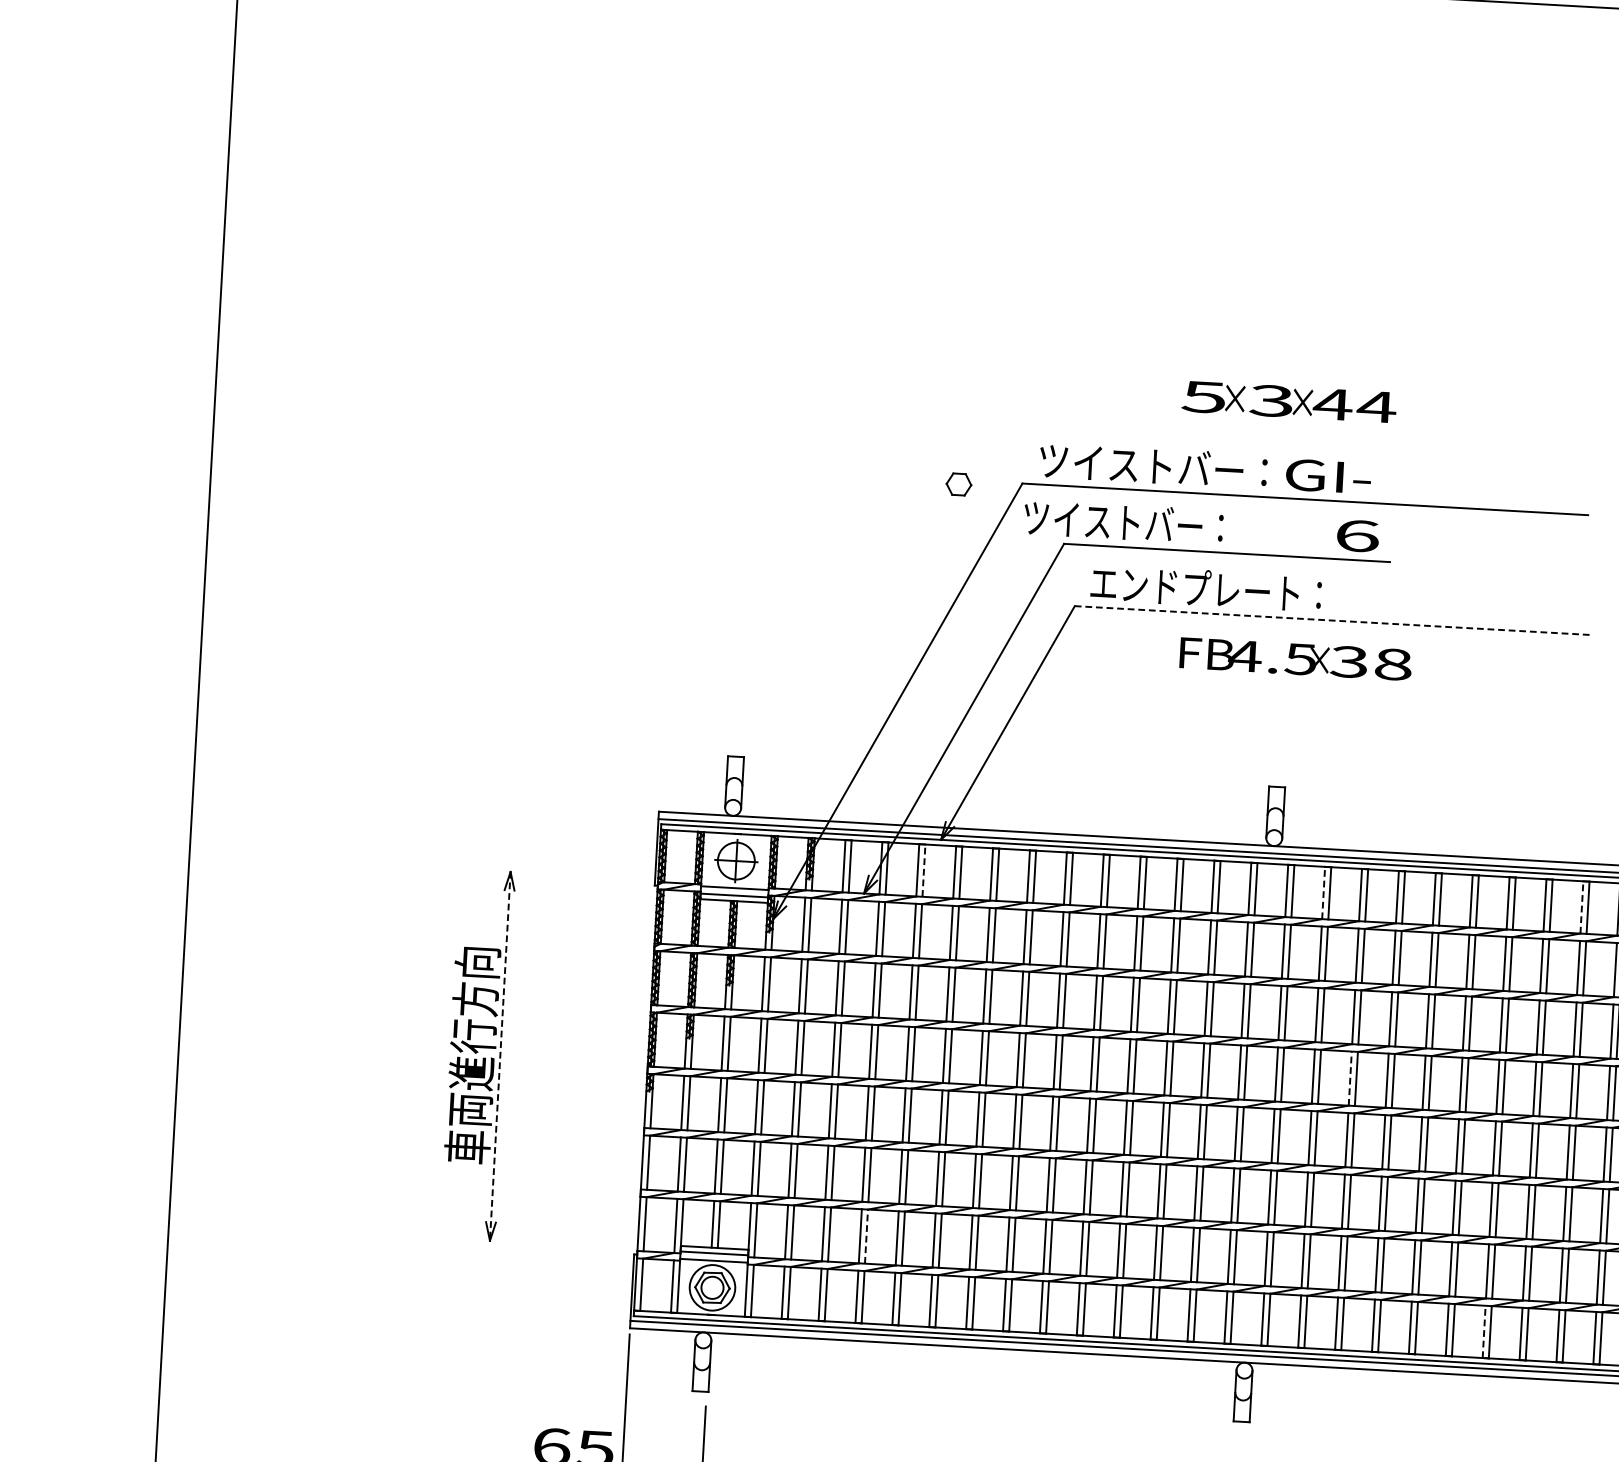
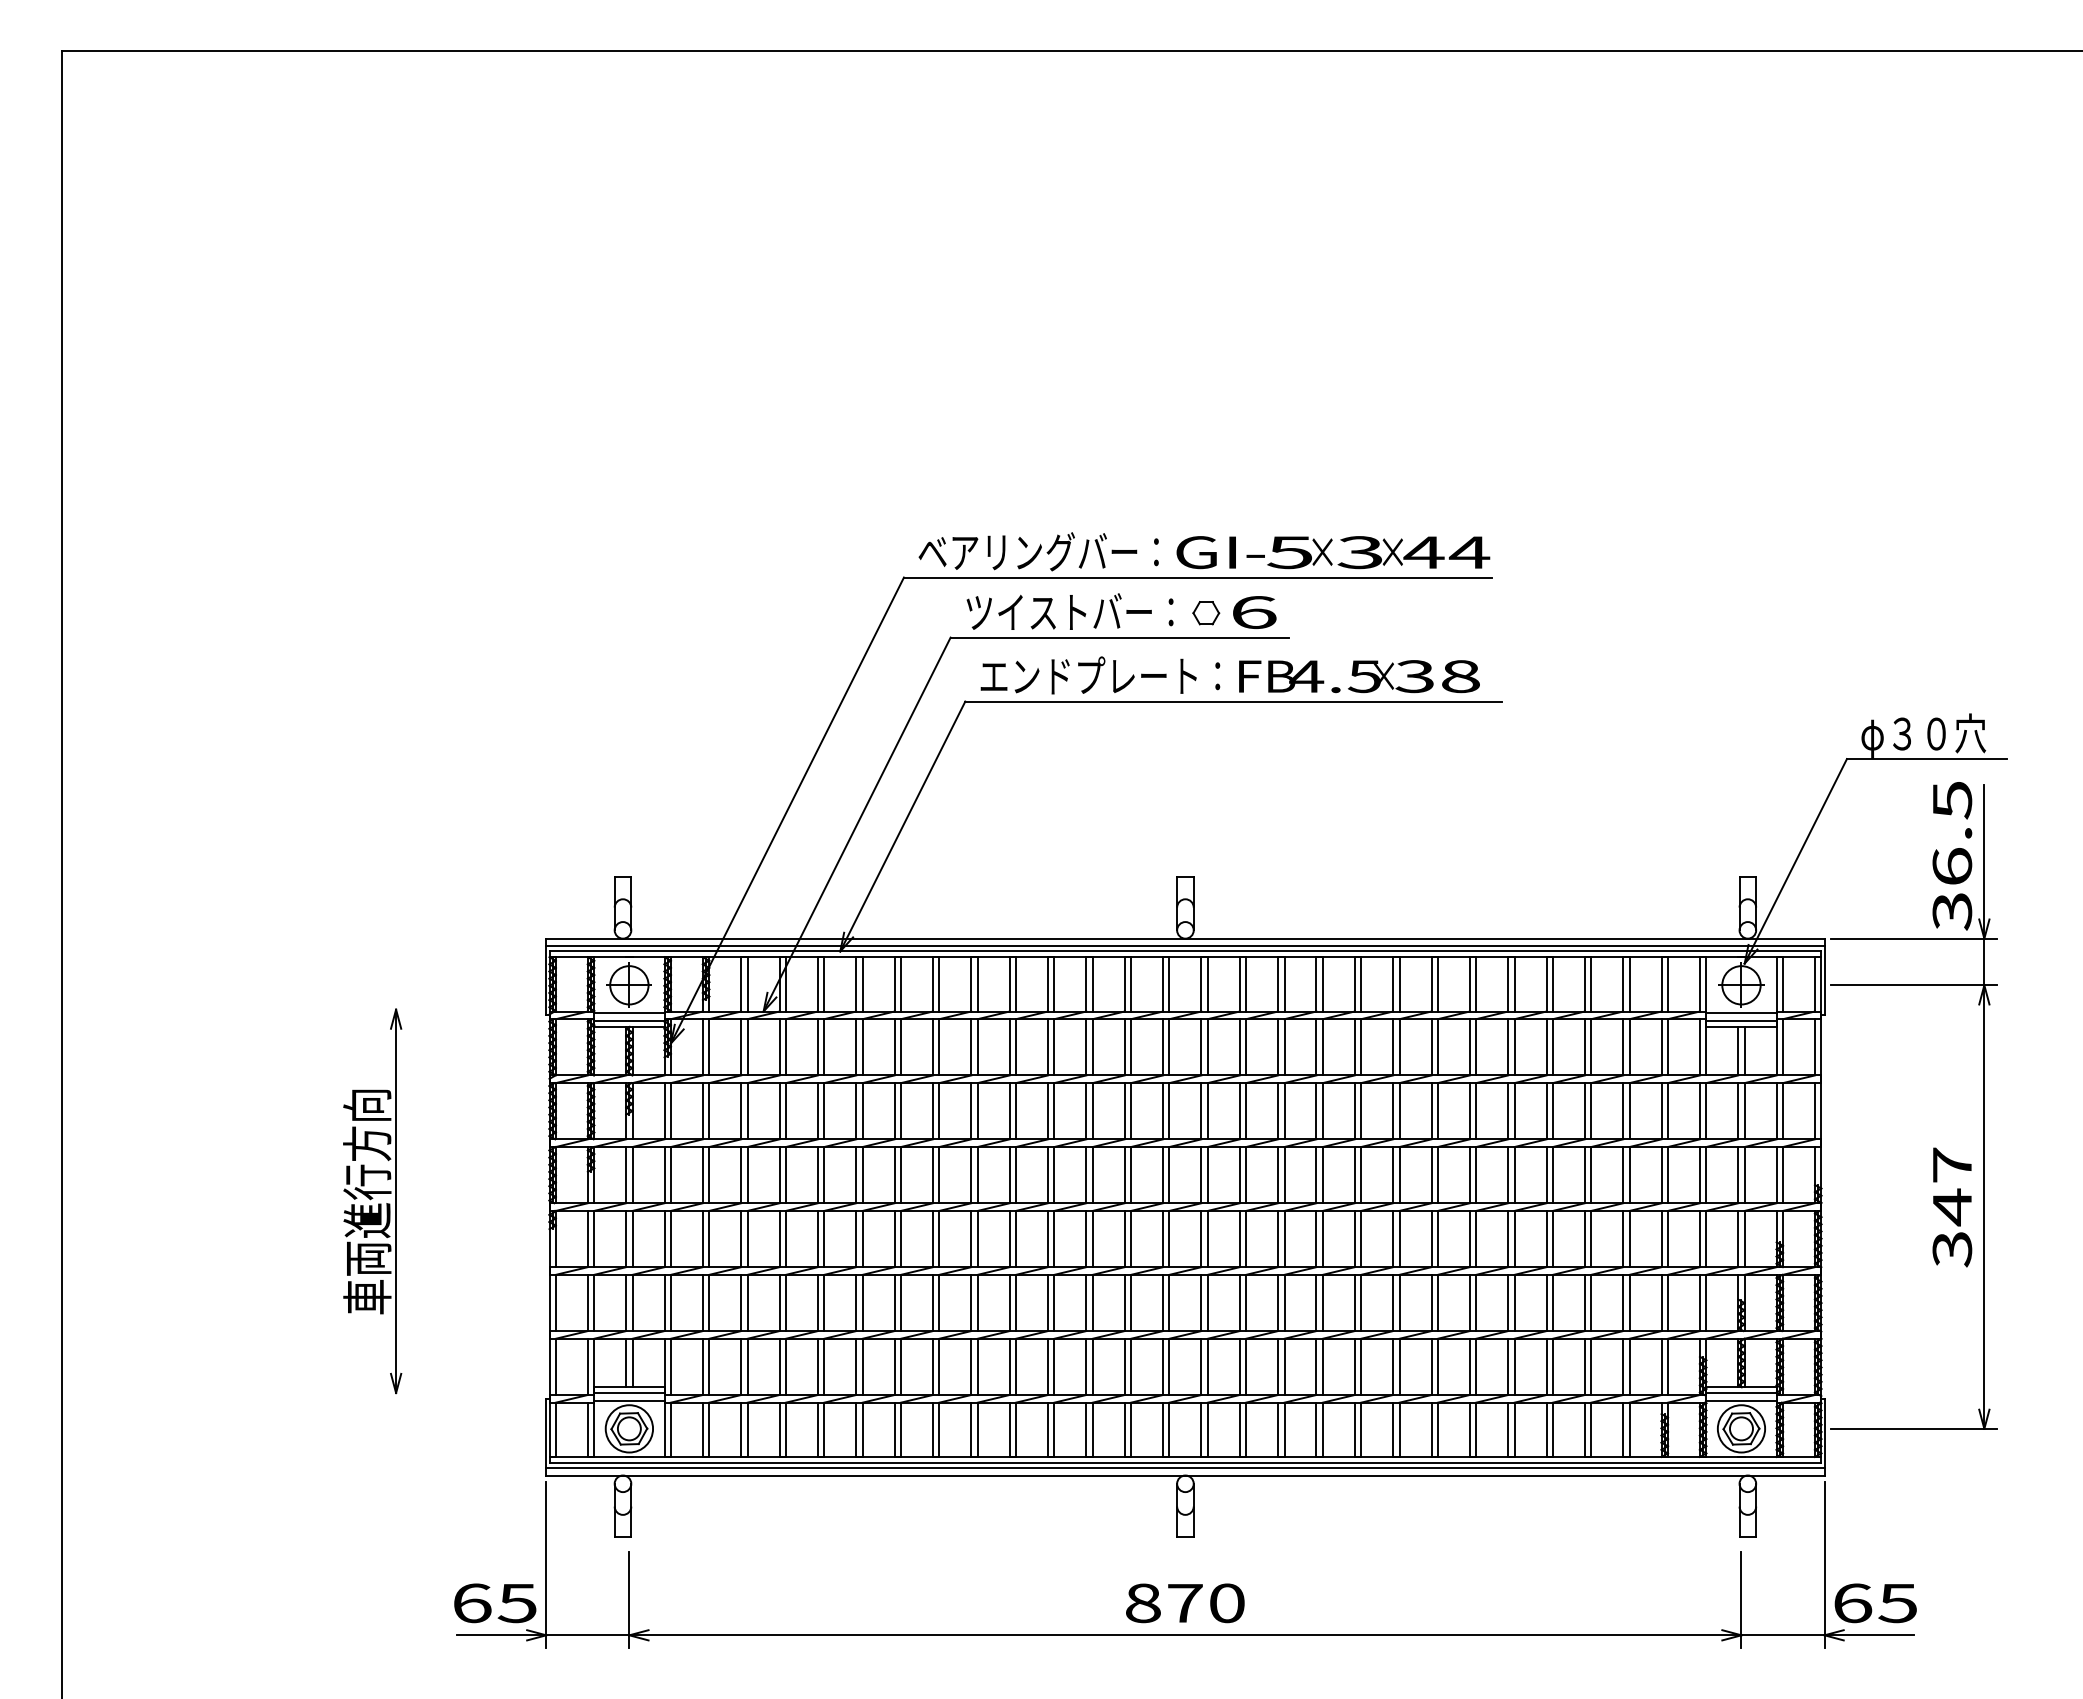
text: (1289, 401) -> (1378, 552), moved
text: (1153, 465) -> (1038, 551), ツイストバー： -> ベアリングバー：
part: (959, 484) -> (1206, 613), moved
text: (1123, 521) -> (1069, 611), moved
line: (1333, 620) -> (1234, 701), dashed -> solid
text: (1295, 659) -> (1359, 676), moved
line: (924, 869) -> (824, 983), dashed -> solid
line: (1323, 892) -> (1239, 983), dashed -> solid
line: (1582, 906) -> (1508, 983), dashed -> solid
line: (500, 1056) -> (396, 1201), dashed -> solid
line: (1350, 1078) -> (1278, 1174), dashed -> solid
line: (866, 1236) -> (785, 1366), dashed -> solid
line: (1484, 1331) -> (1431, 1429), dashed -> solid

